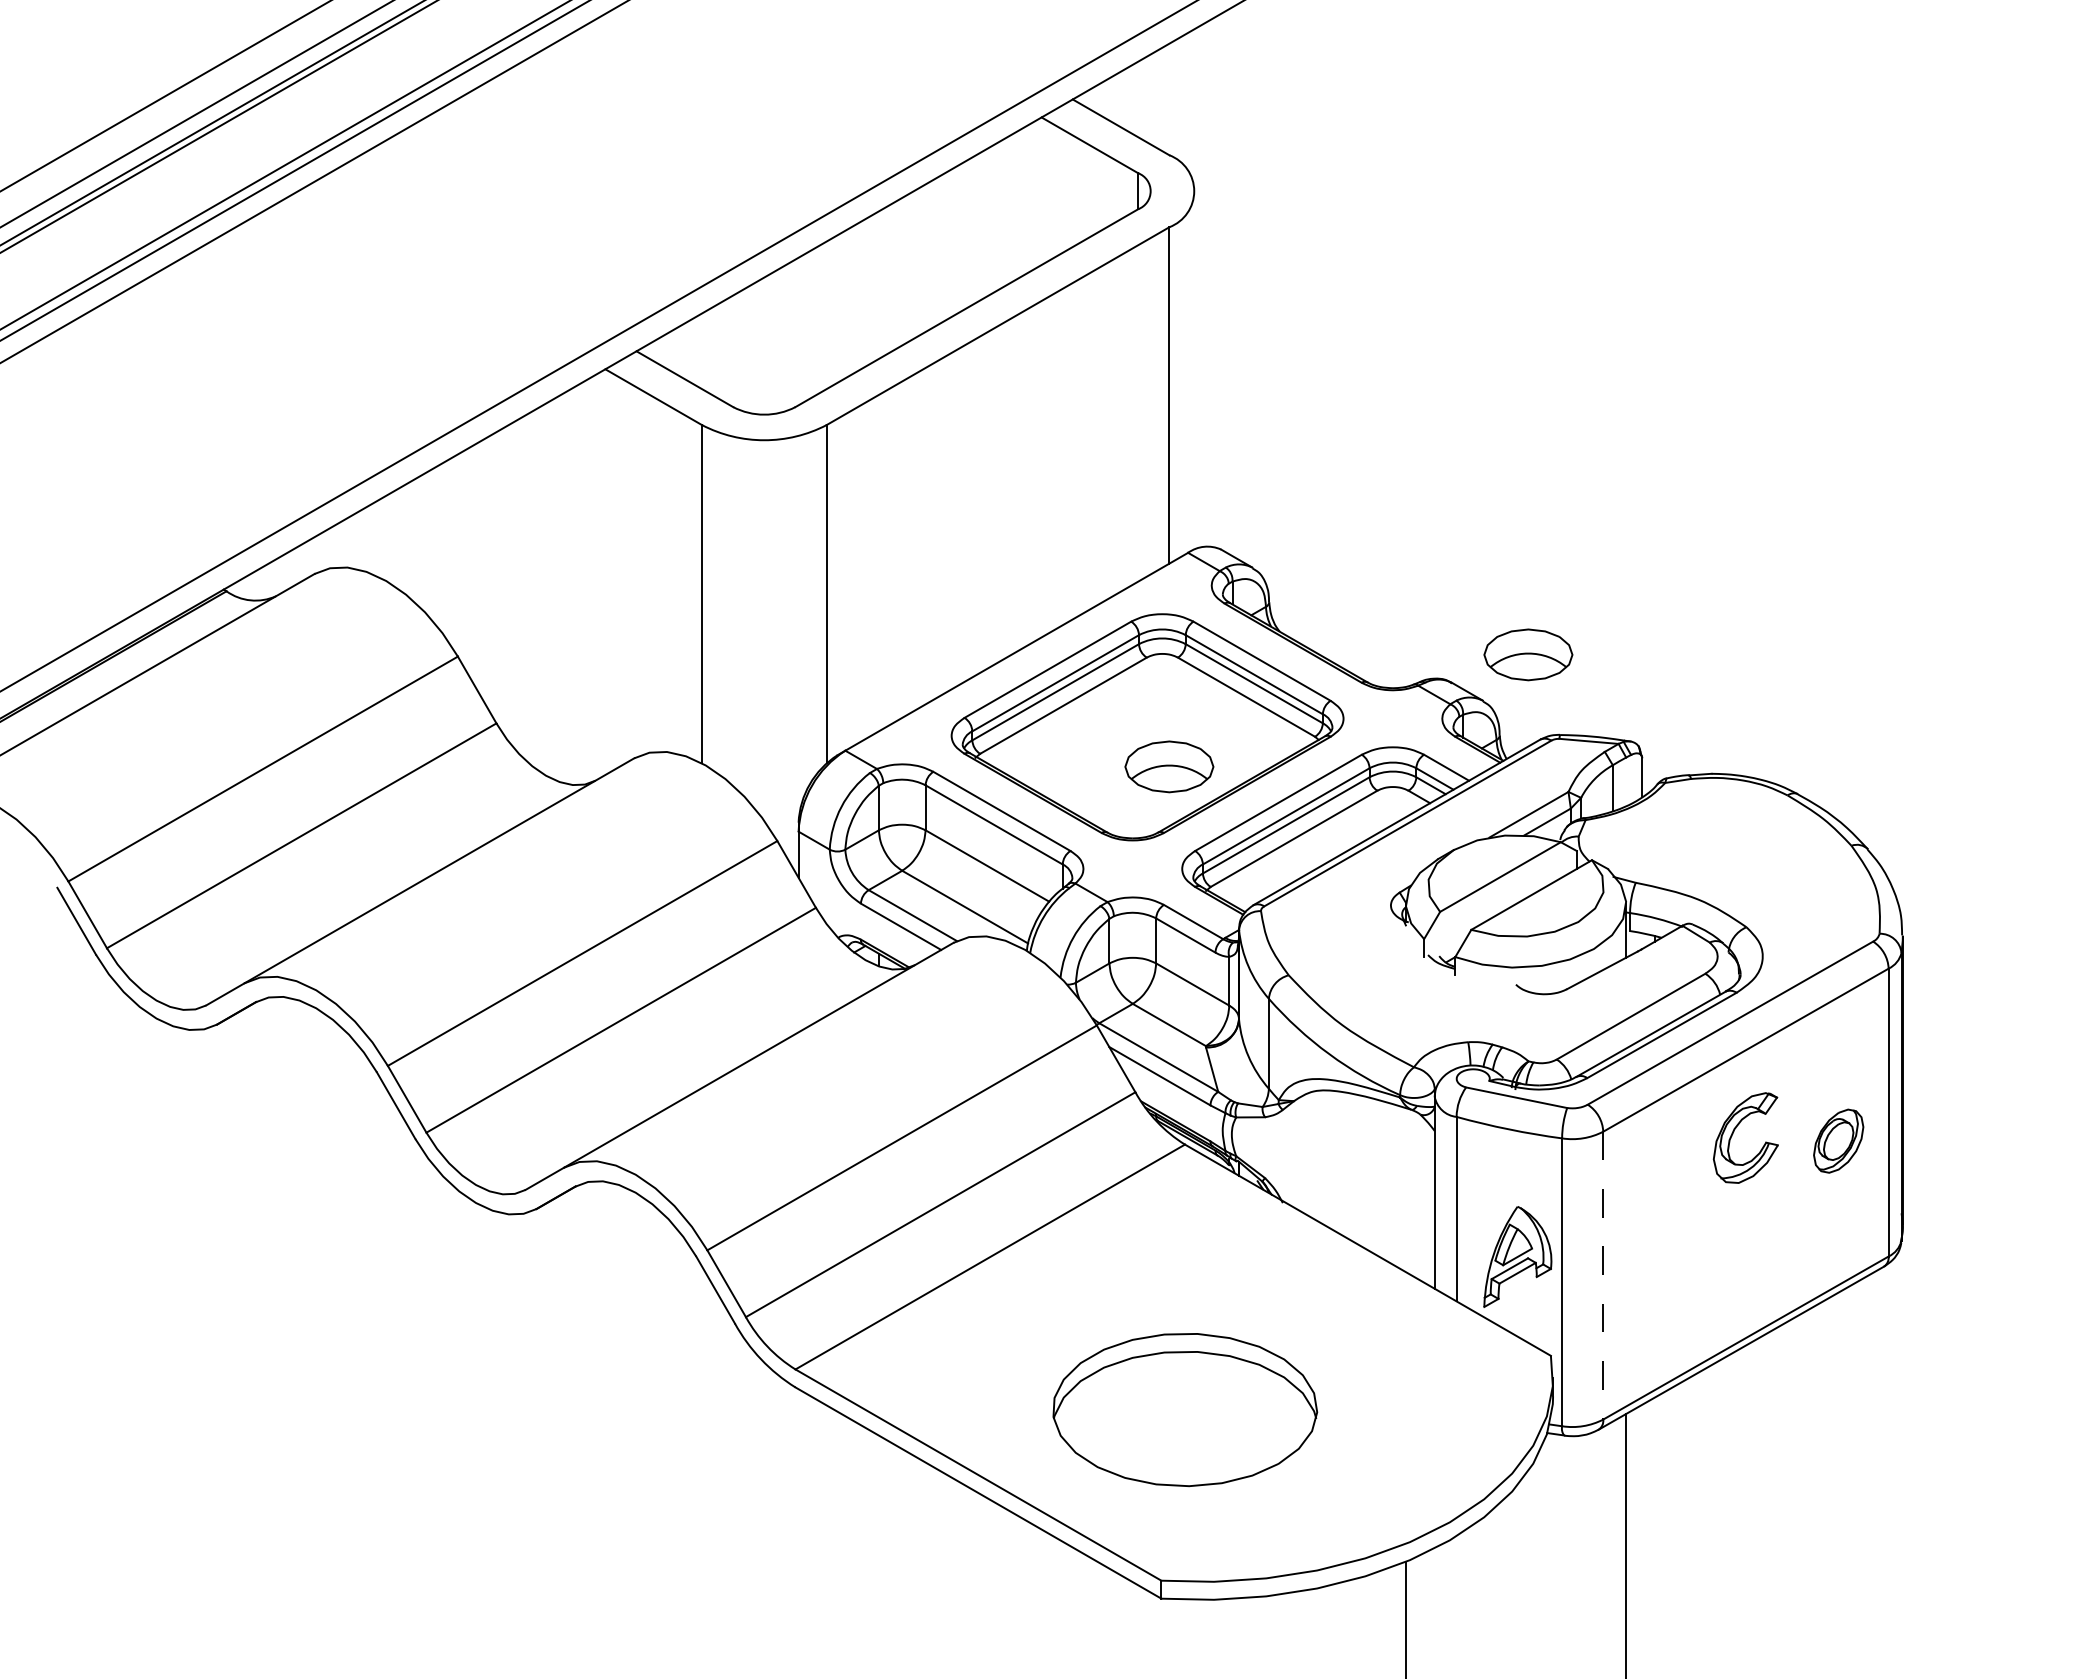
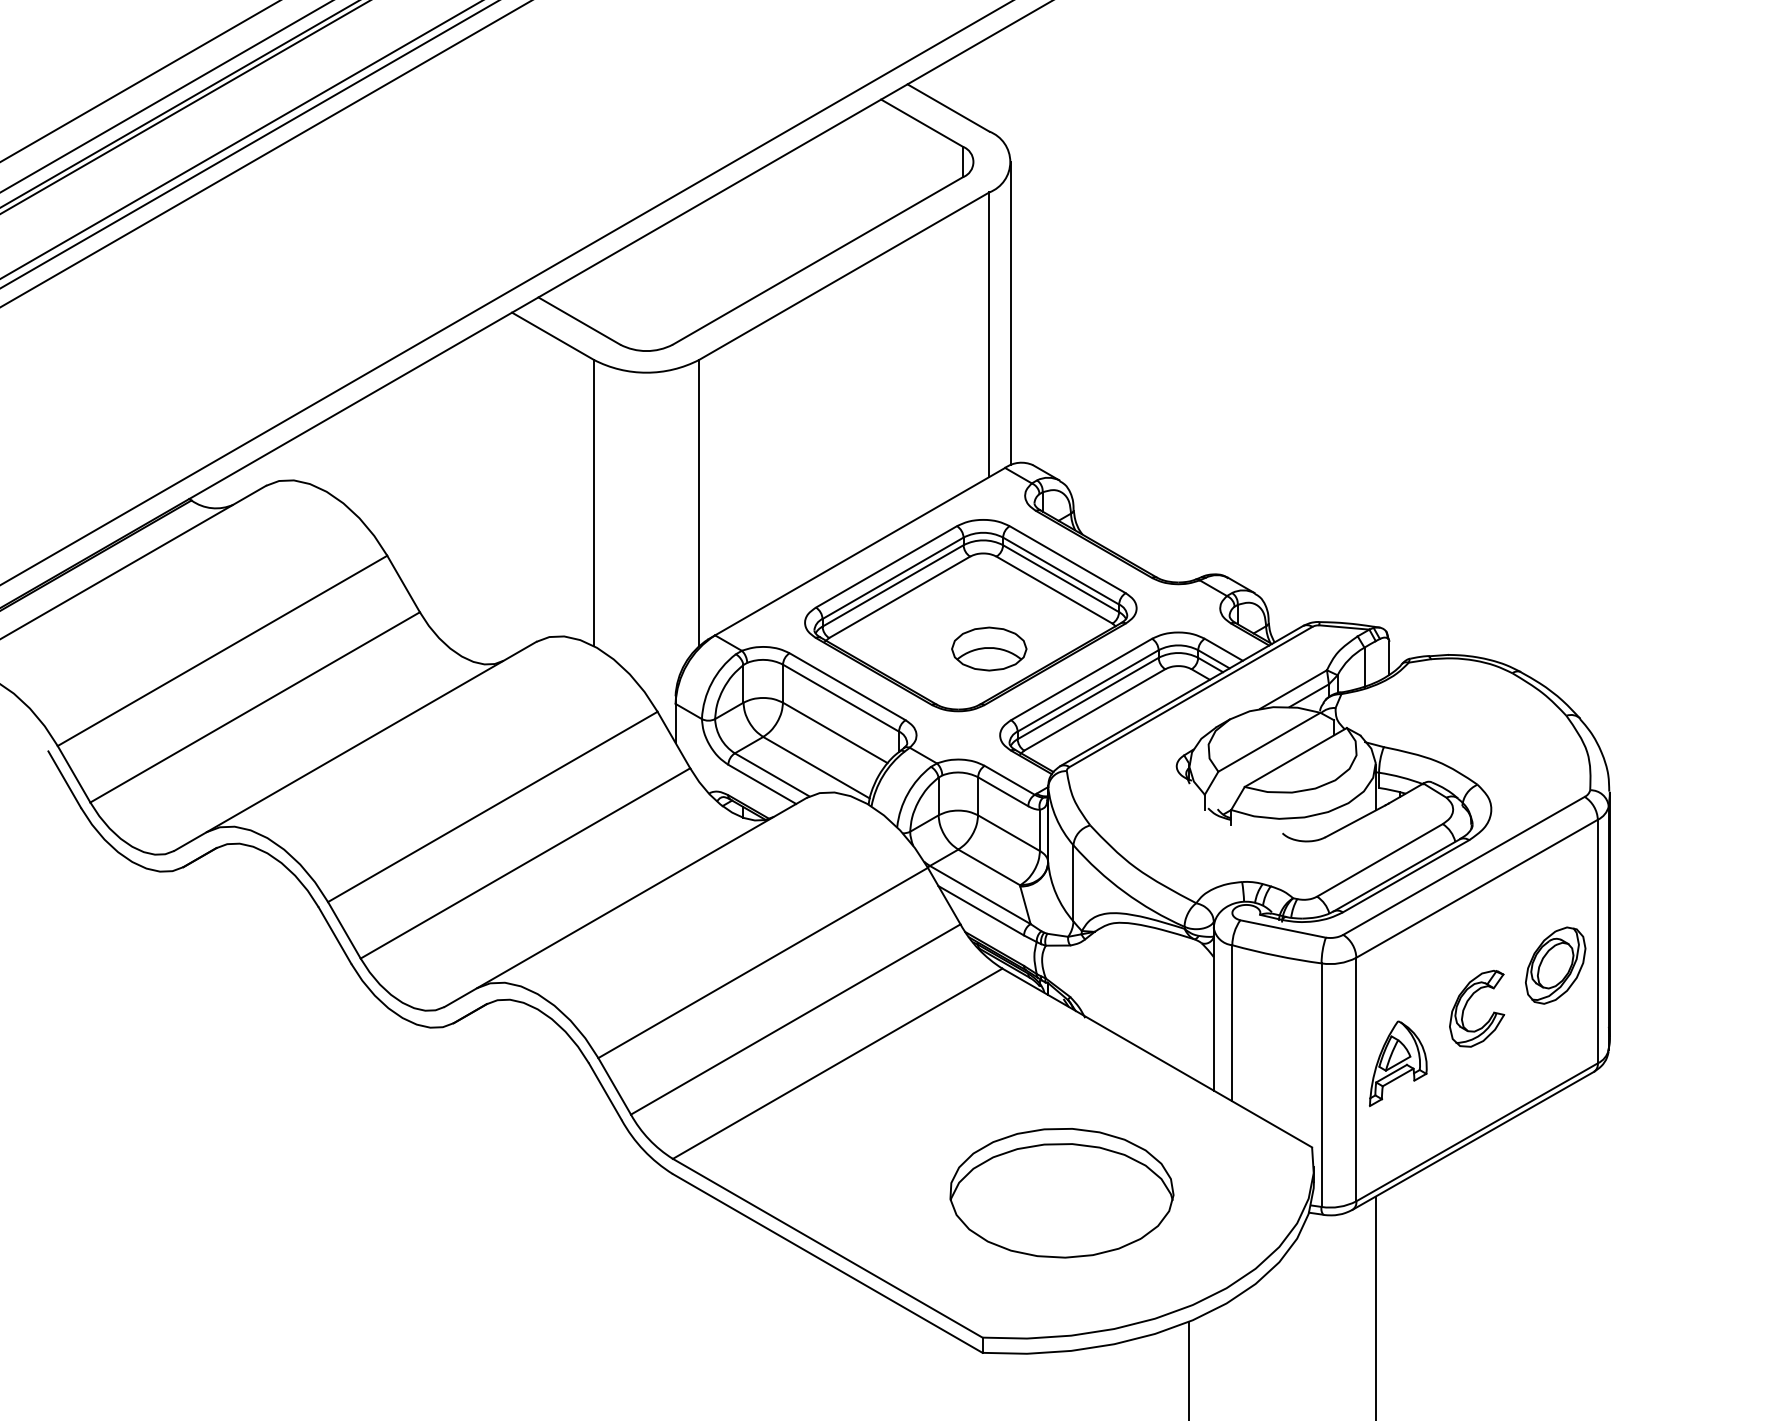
line: (1195, 370) -> (1011, 313), added
part: (1528, 654) -> (1293, 553), removed
part: (1733, 1134) -> (1466, 1005), moved
part: (1838, 1141) -> (1555, 966), size x1.43
part: (1517, 1256) -> (1398, 1063), moved
line: (1603, 1275) -> (1356, 1079), dashed -> solid
part: (1185, 1410) -> (1062, 1193), moved

